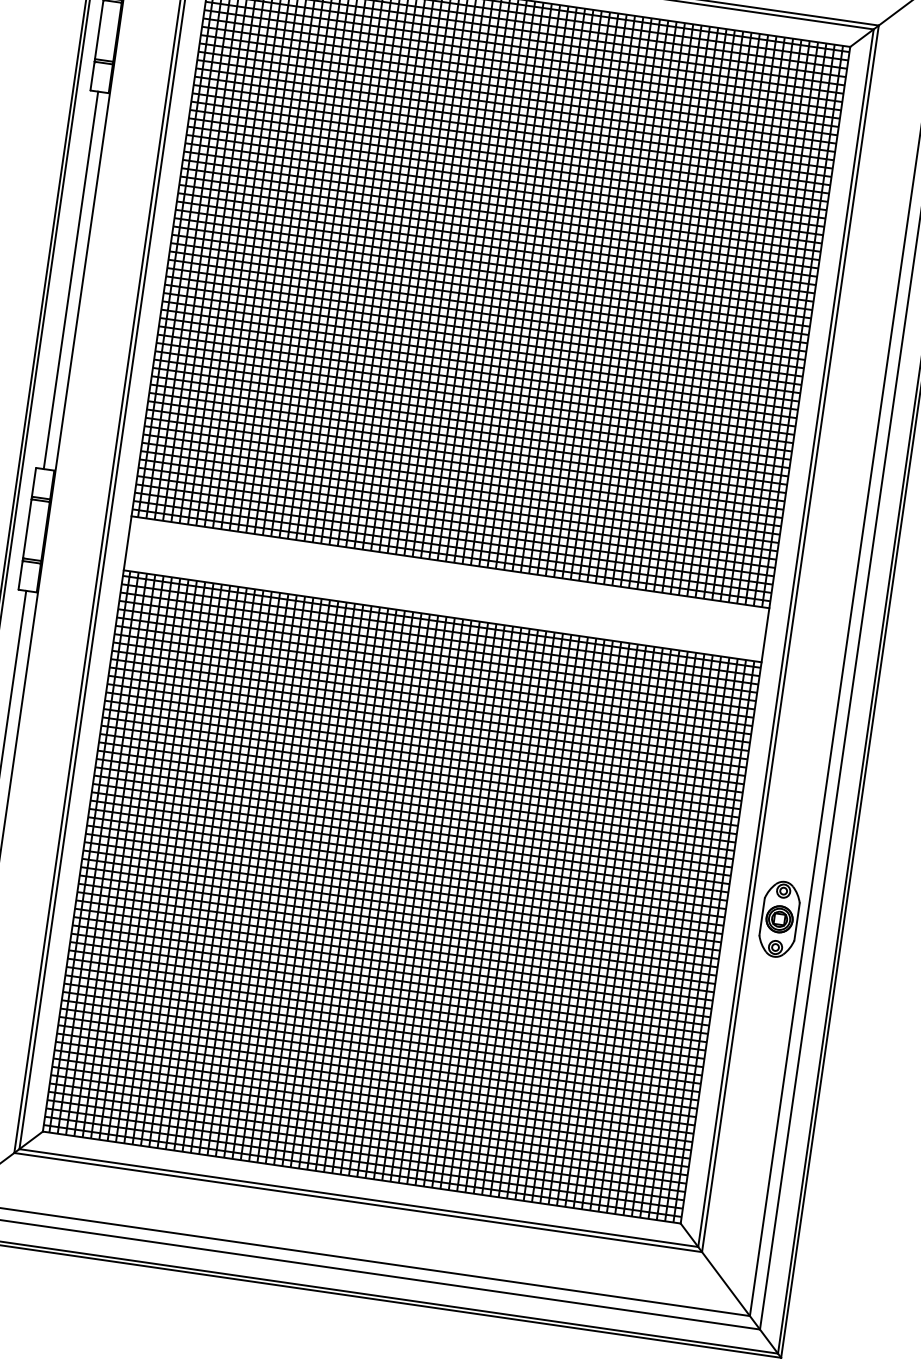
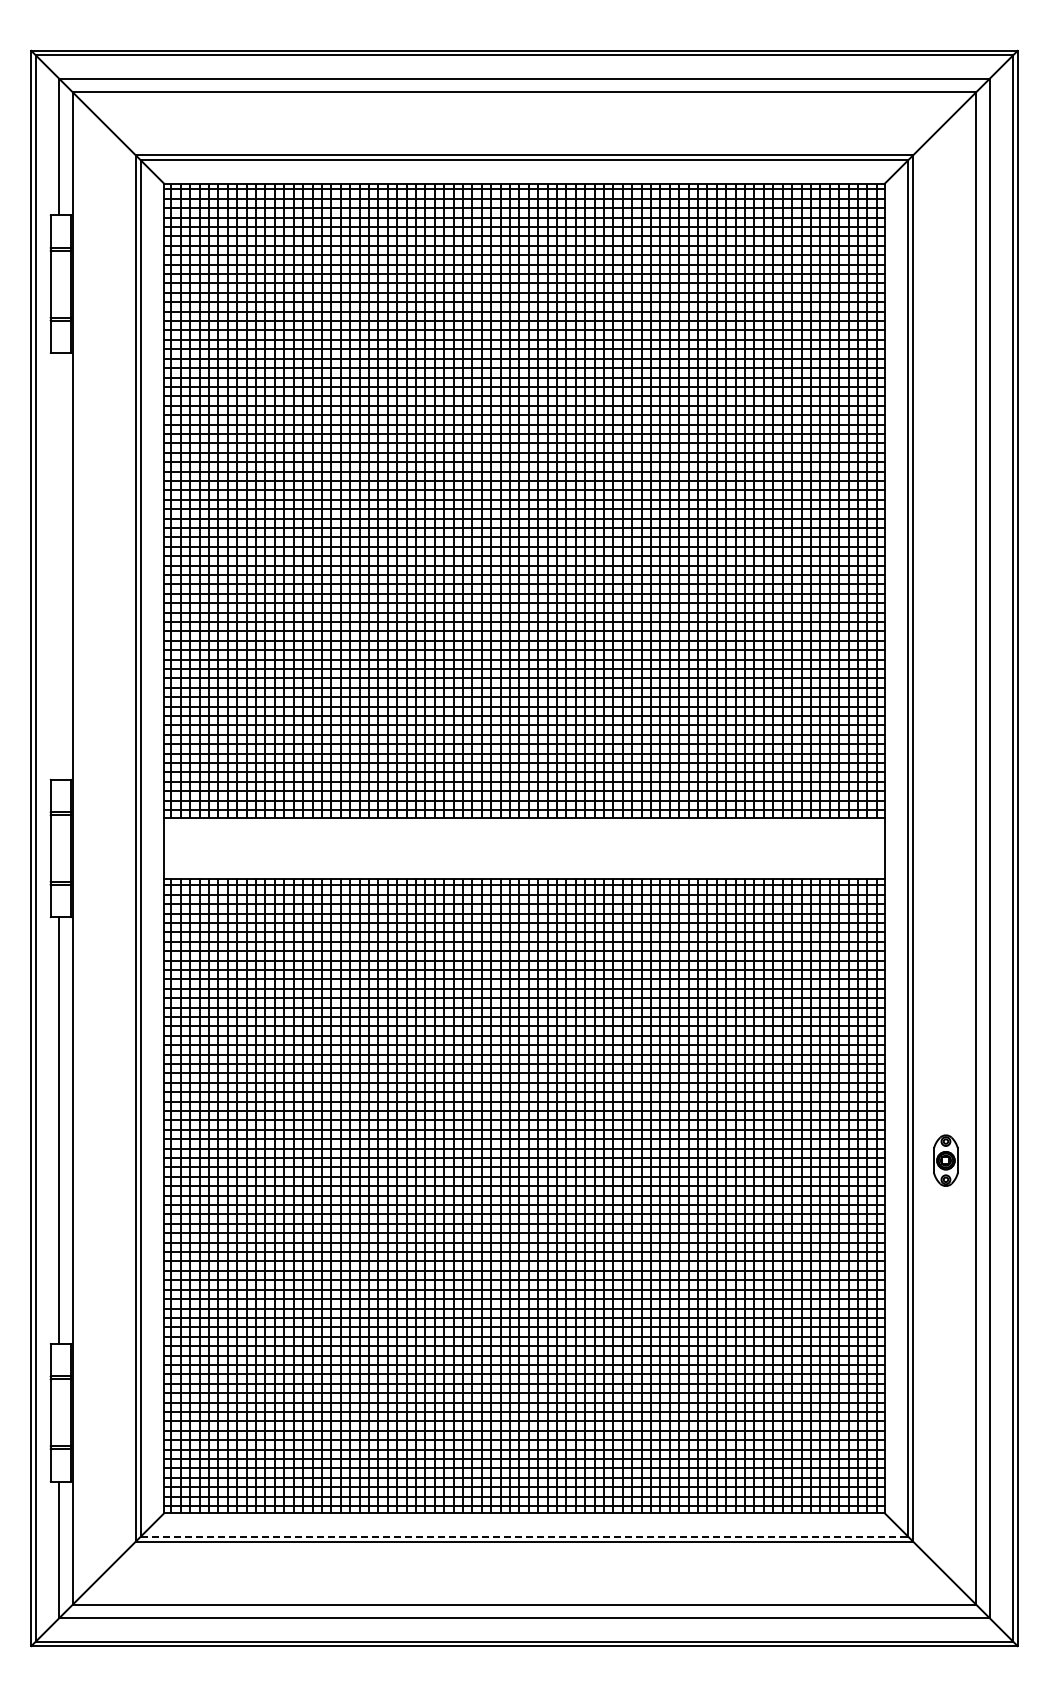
line: (71, 280) -> (59, 566), removed
part: (779, 919) -> (945, 1160), size x0.6
line: (358, 1197) -> (524, 1536), solid -> dashed

